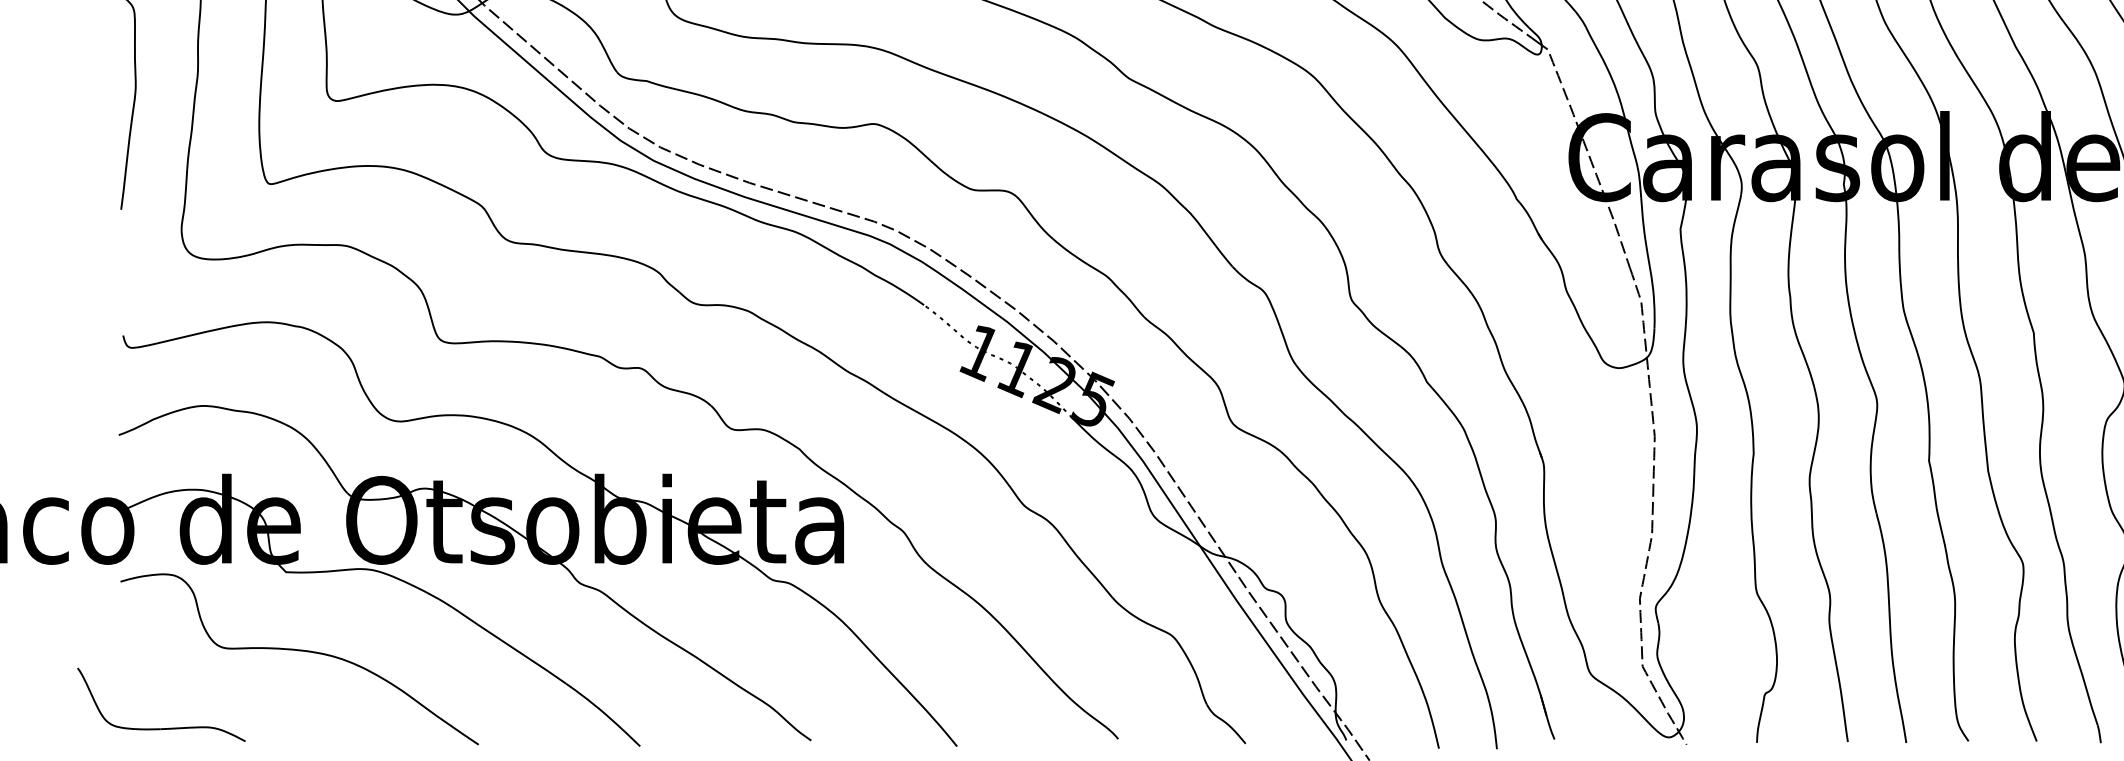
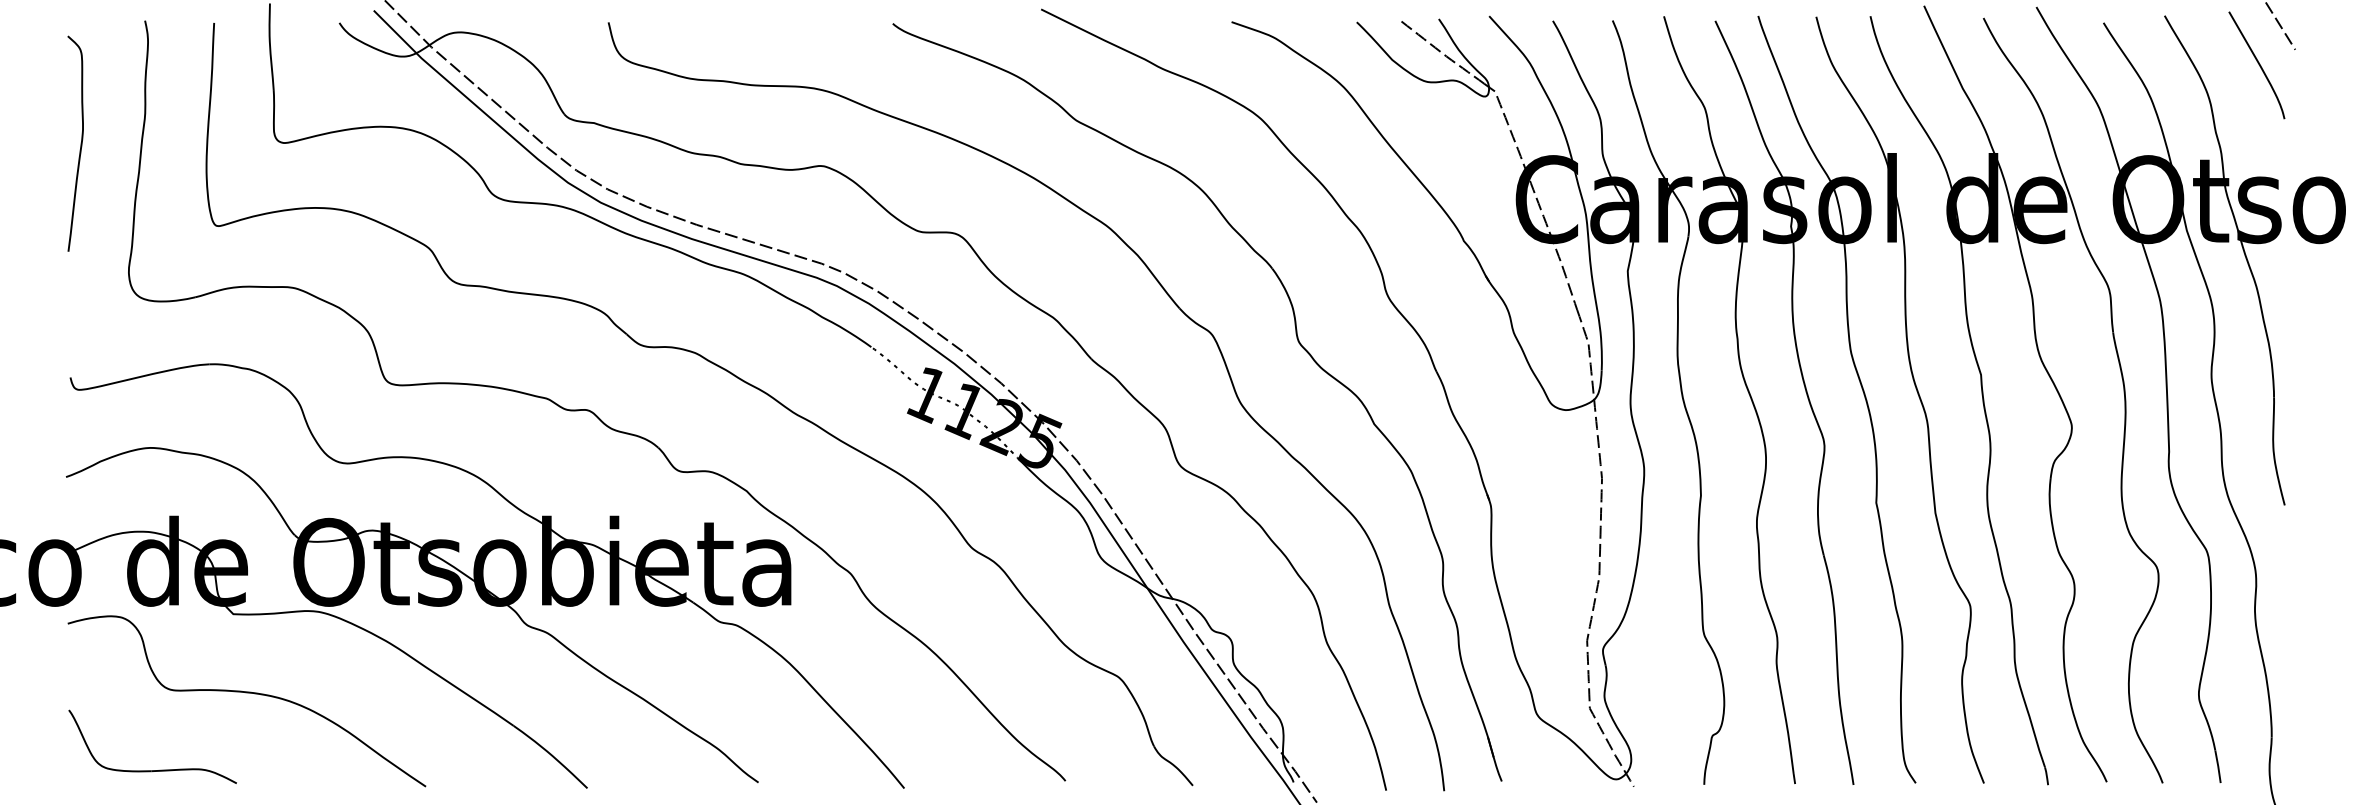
part: (161, 728) -> (152, 770), moved

